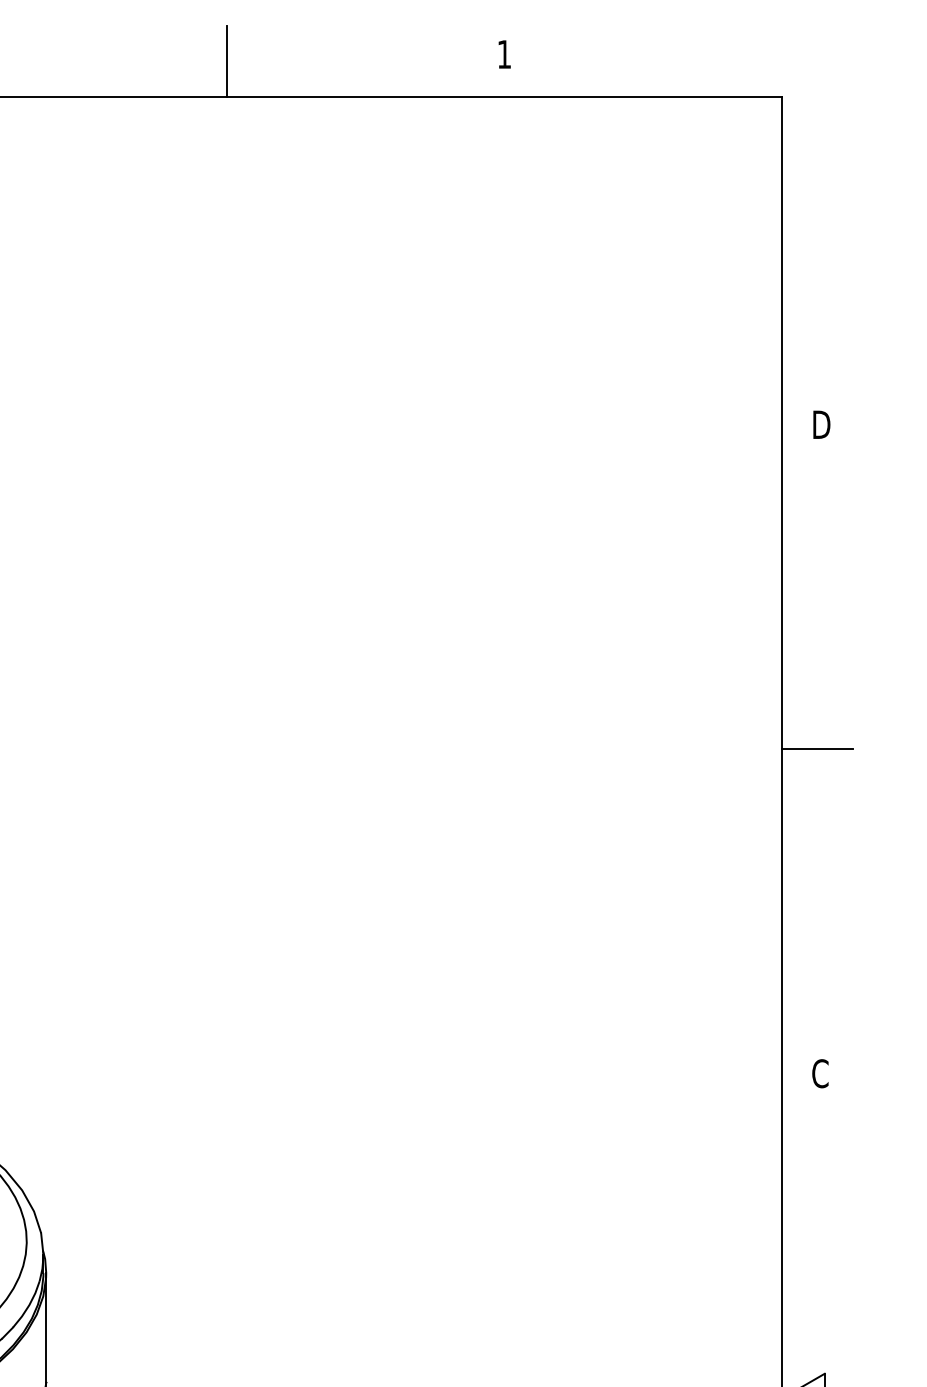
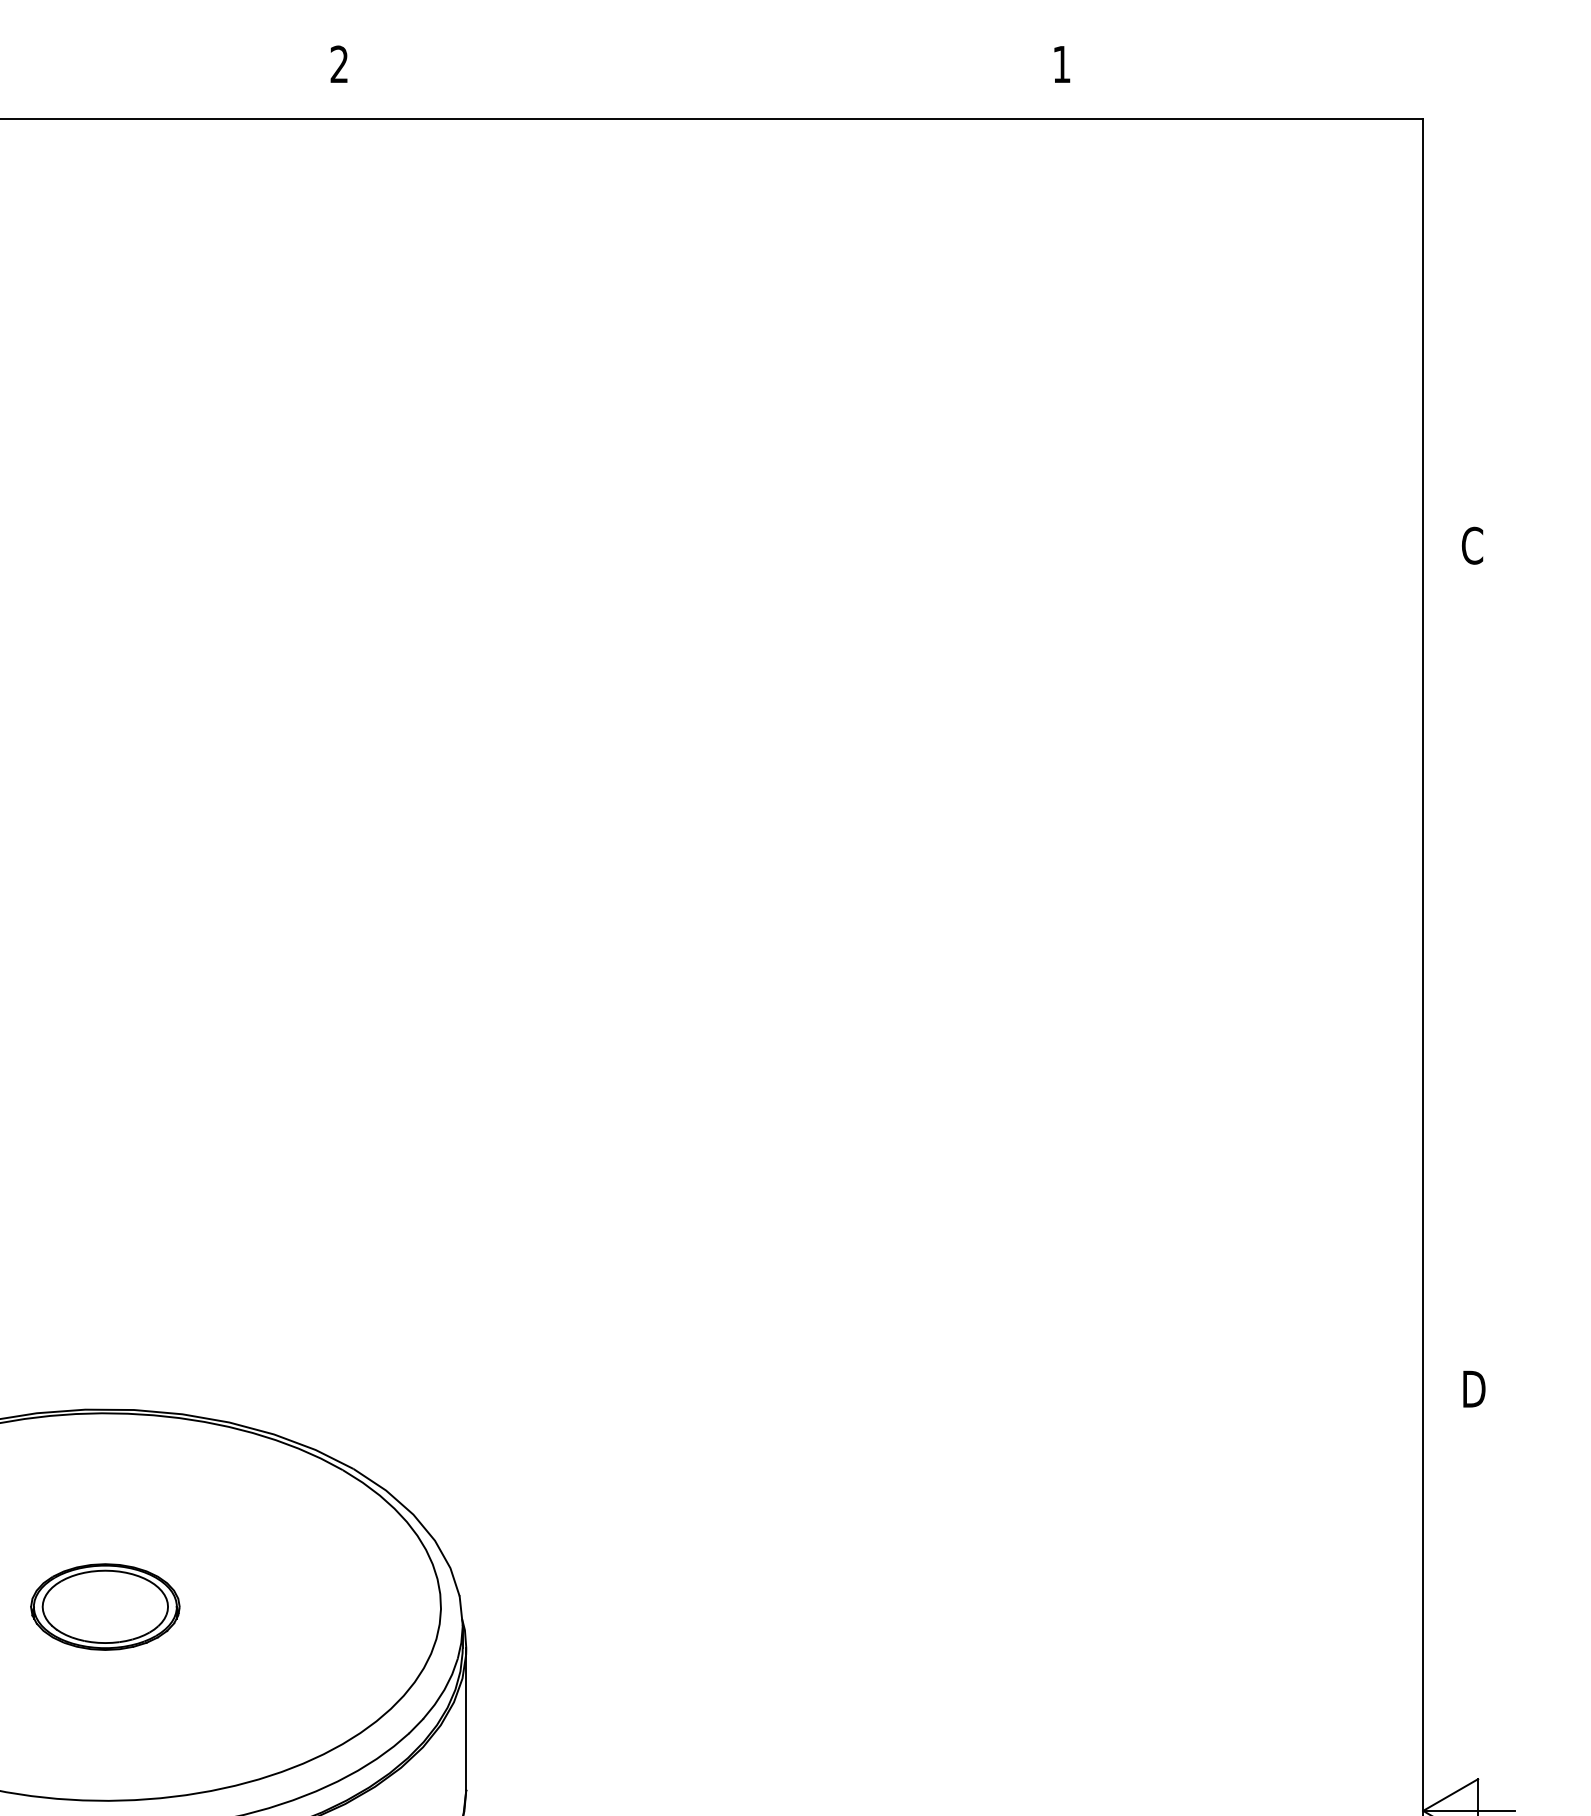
line: (226, 61) -> (700, 73), removed
text: (821, 424) -> (1473, 545), D -> C
line: (817, 749) -> (1468, 967), removed
text: (821, 1073) -> (1473, 1389), C -> D

